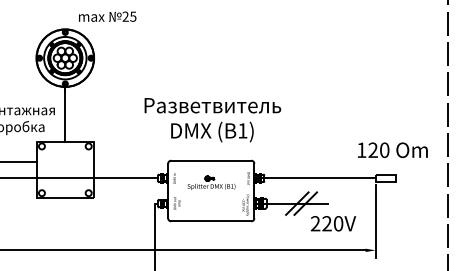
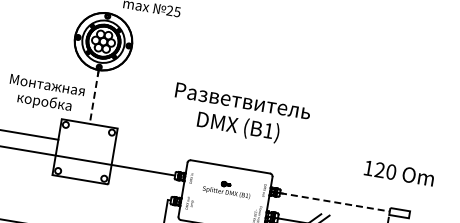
line: (65, 114) -> (94, 97), solid -> dashed
text: (212, 120) -> (240, 115), moved
text: (392, 149) -> (399, 172), moved
line: (320, 178) -> (335, 202), solid -> dashed

